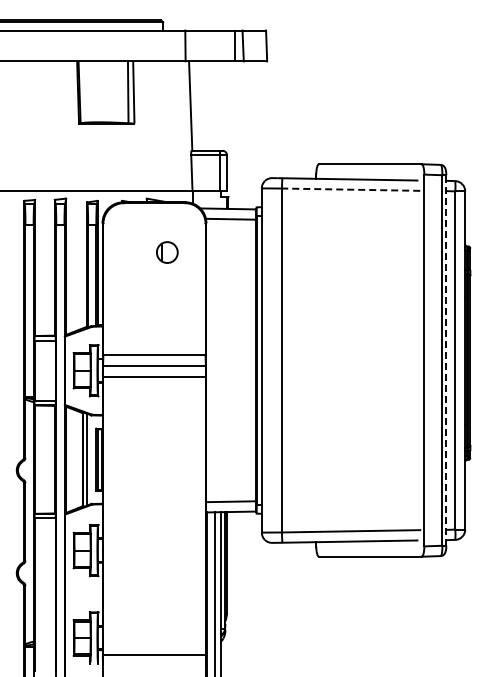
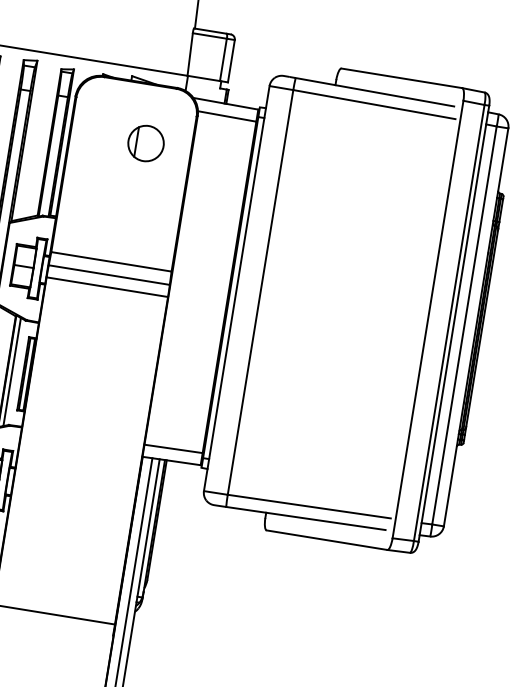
line: (350, 189) -> (373, 104), dashed -> solid
part: (167, 252) -> (146, 143), size x1.43
line: (446, 360) -> (454, 323), dashed -> solid

